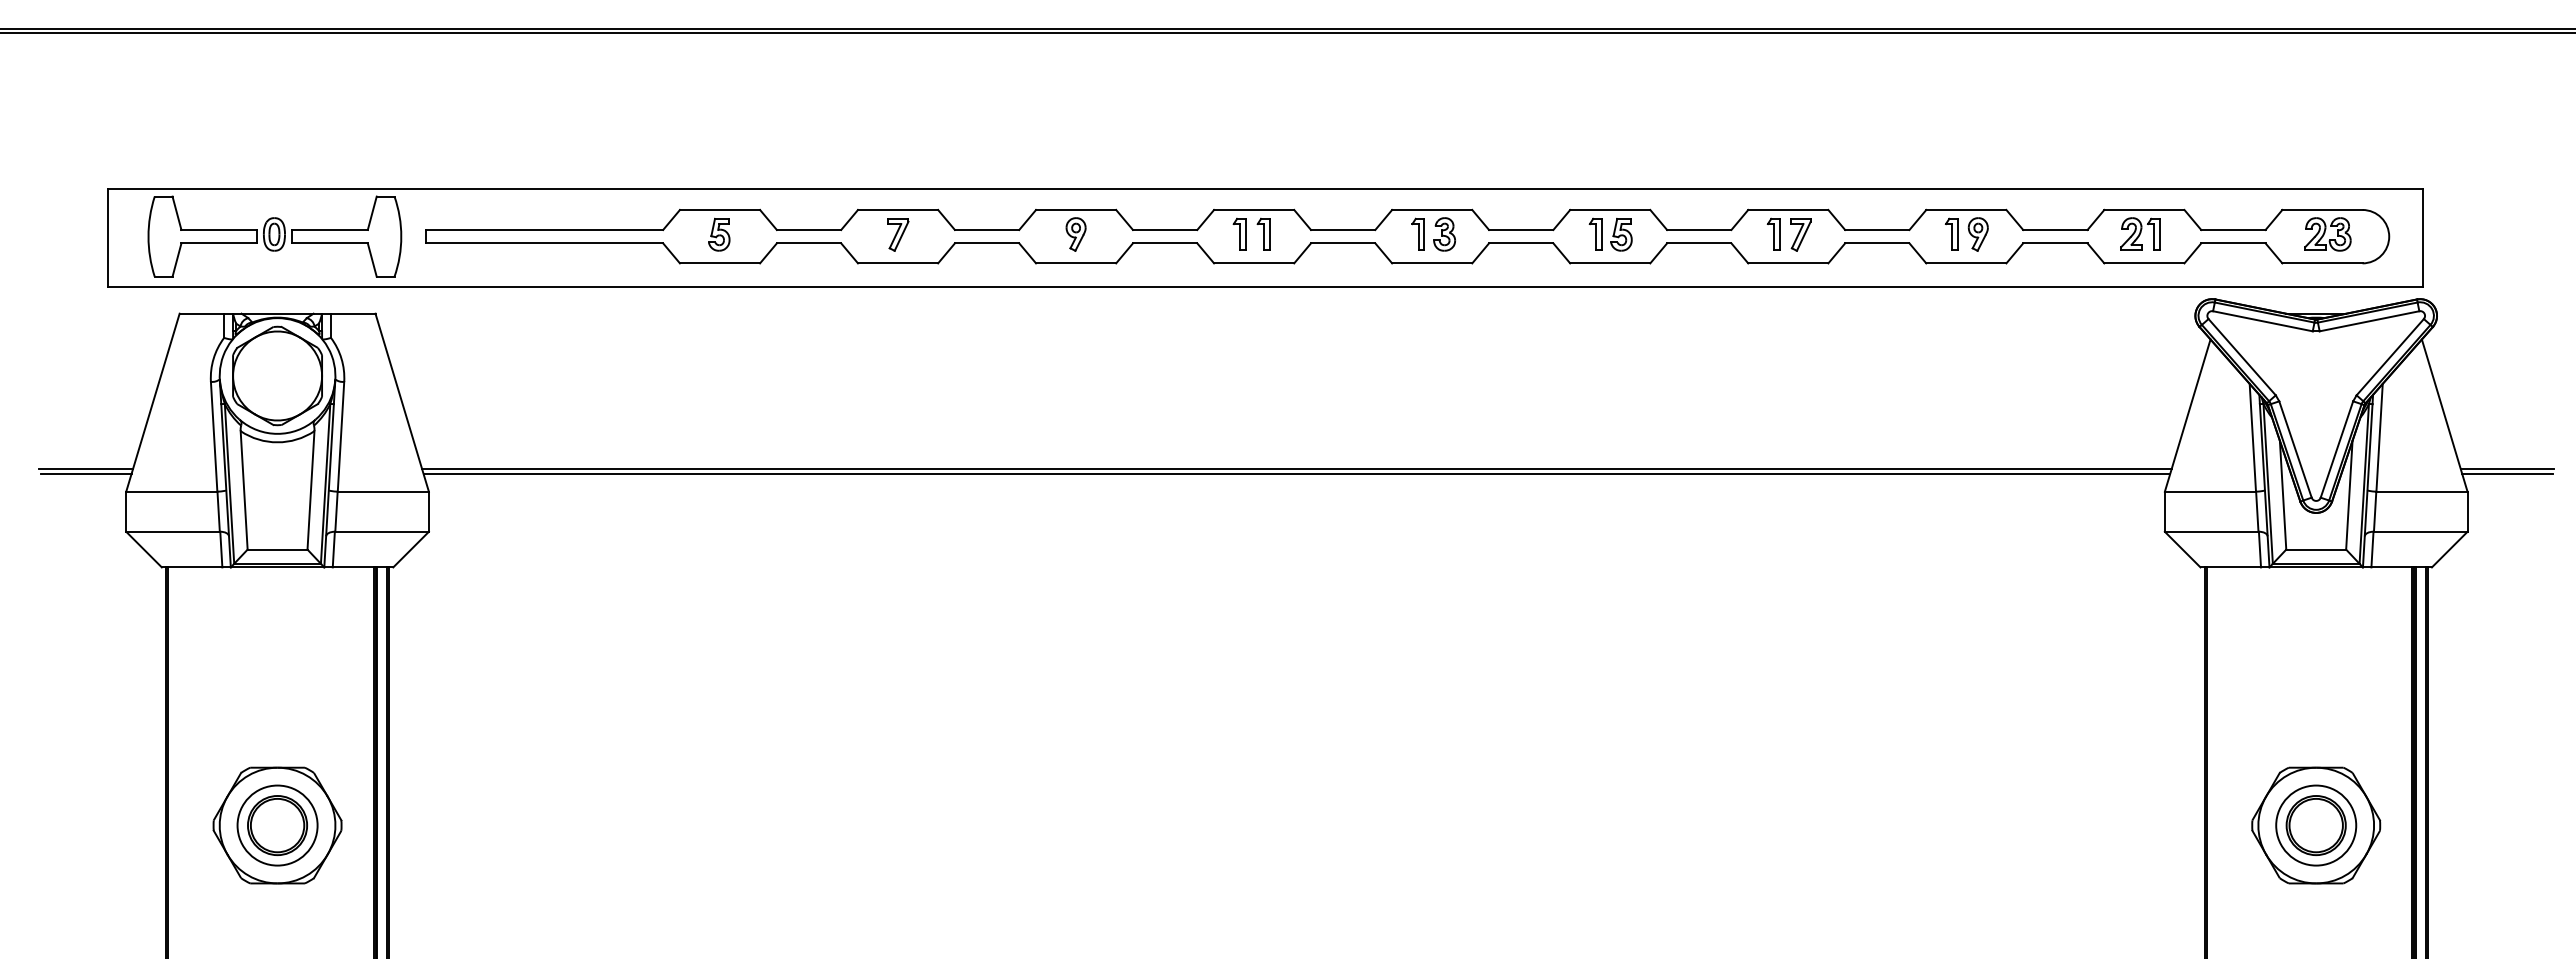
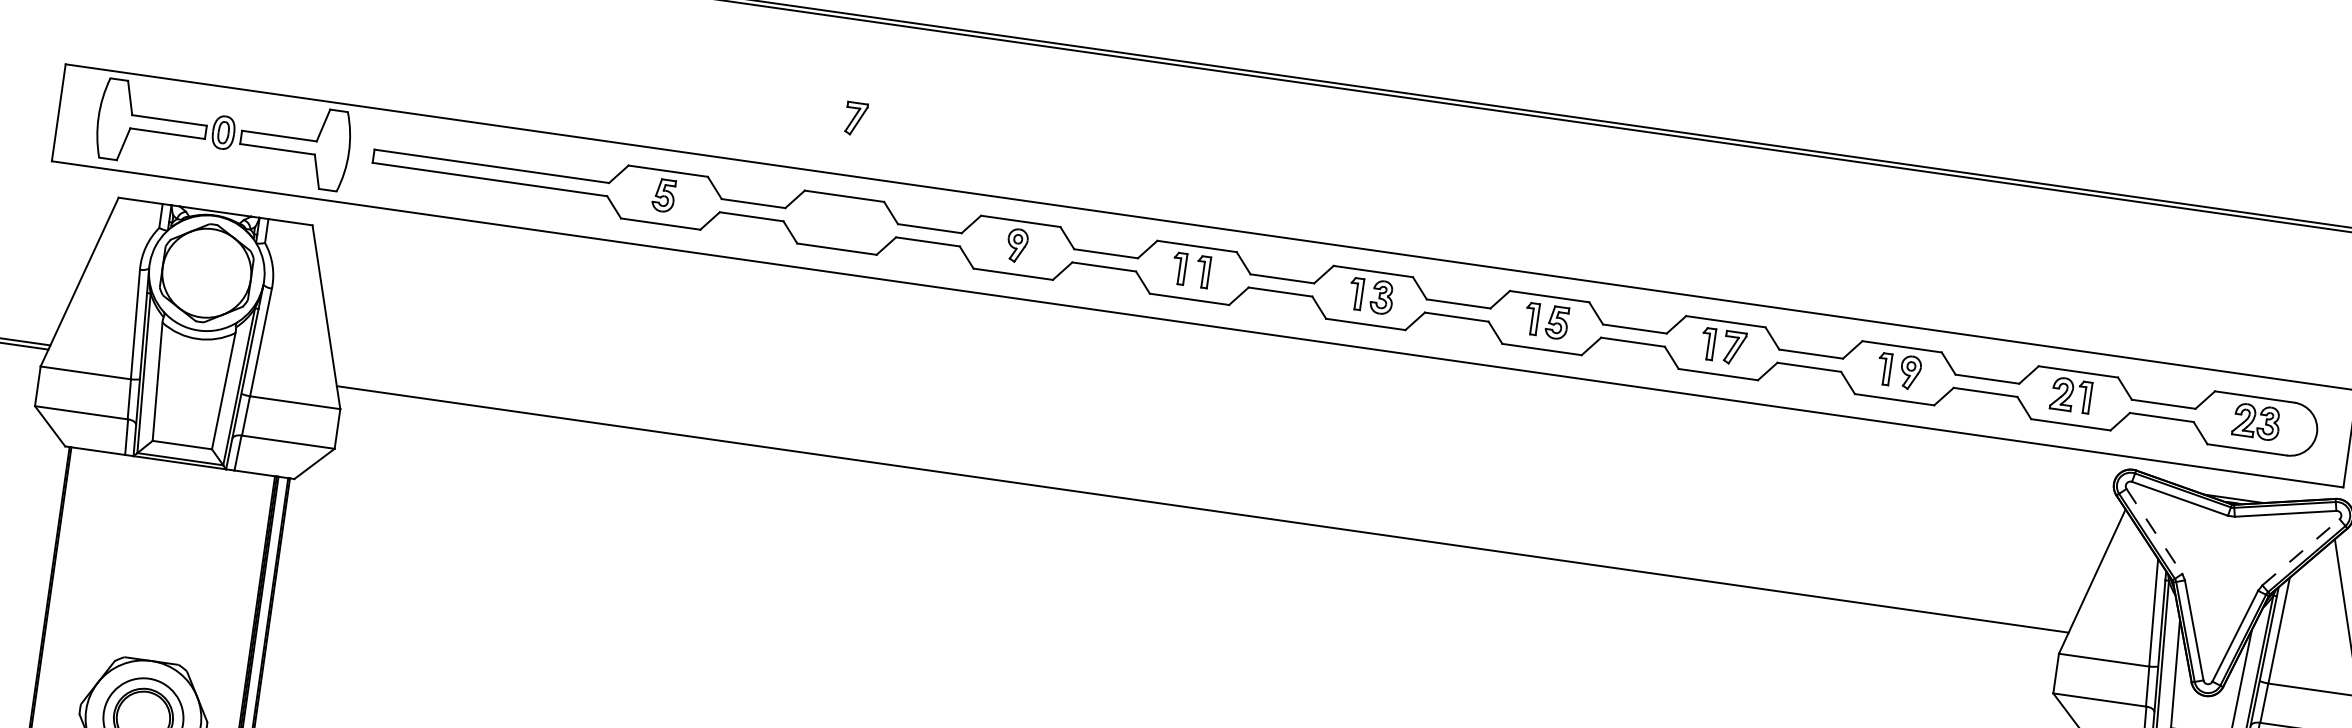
part: (898, 234) -> (855, 118), moved
line: (2242, 357) -> (2154, 531), solid -> dashed
line: (2390, 357) -> (2301, 552), solid -> dashed
line: (1296, 473) -> (1201, 513), removed

